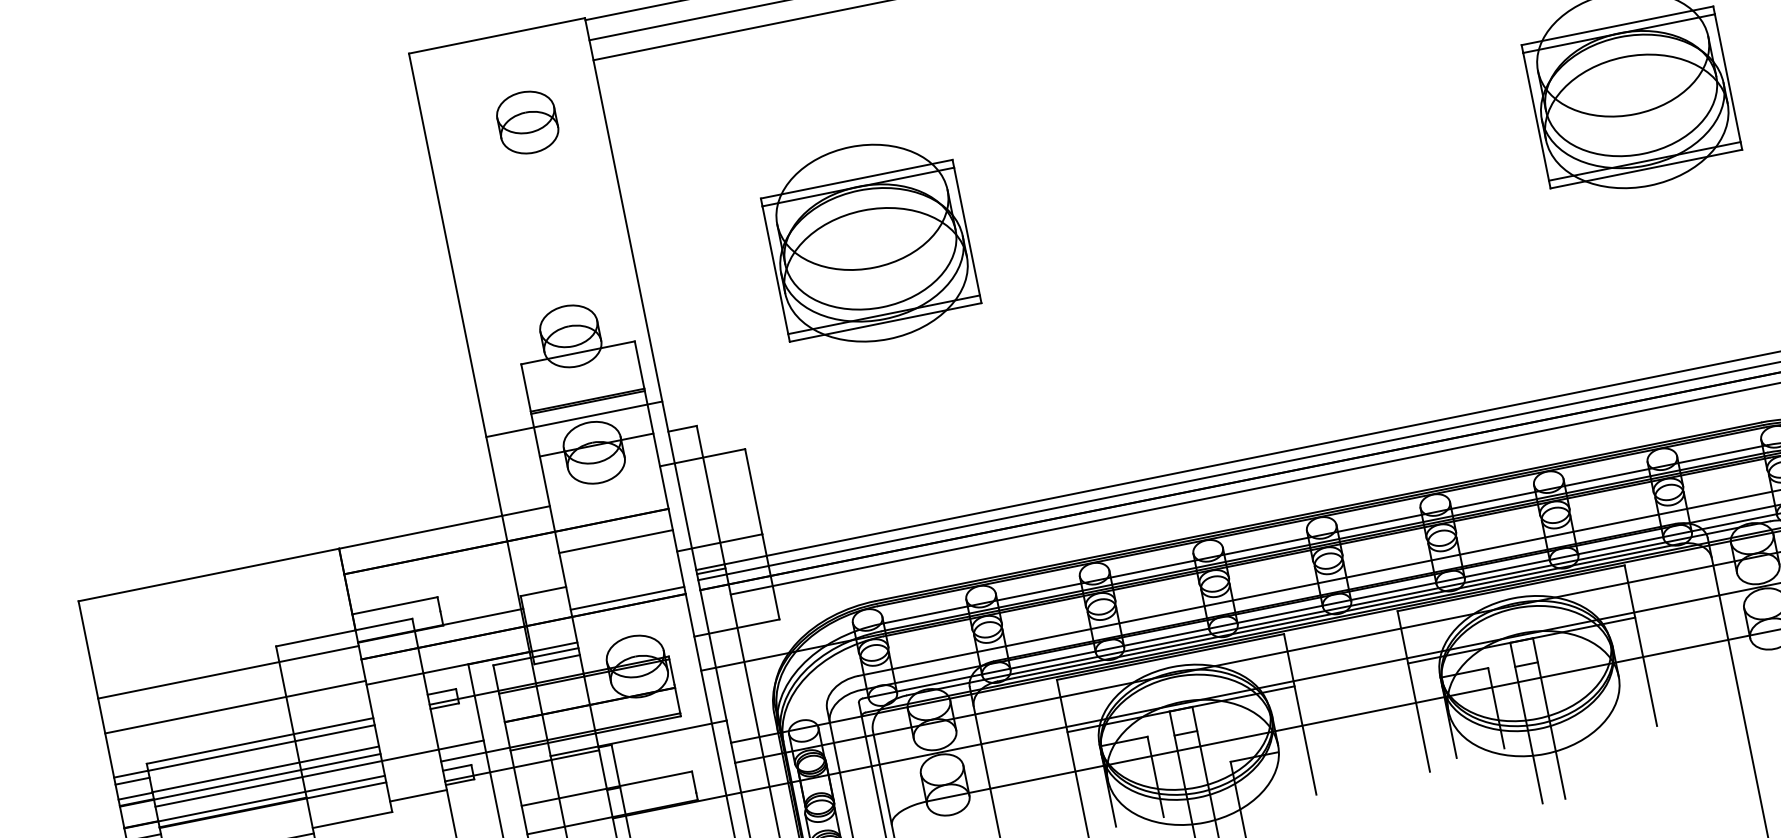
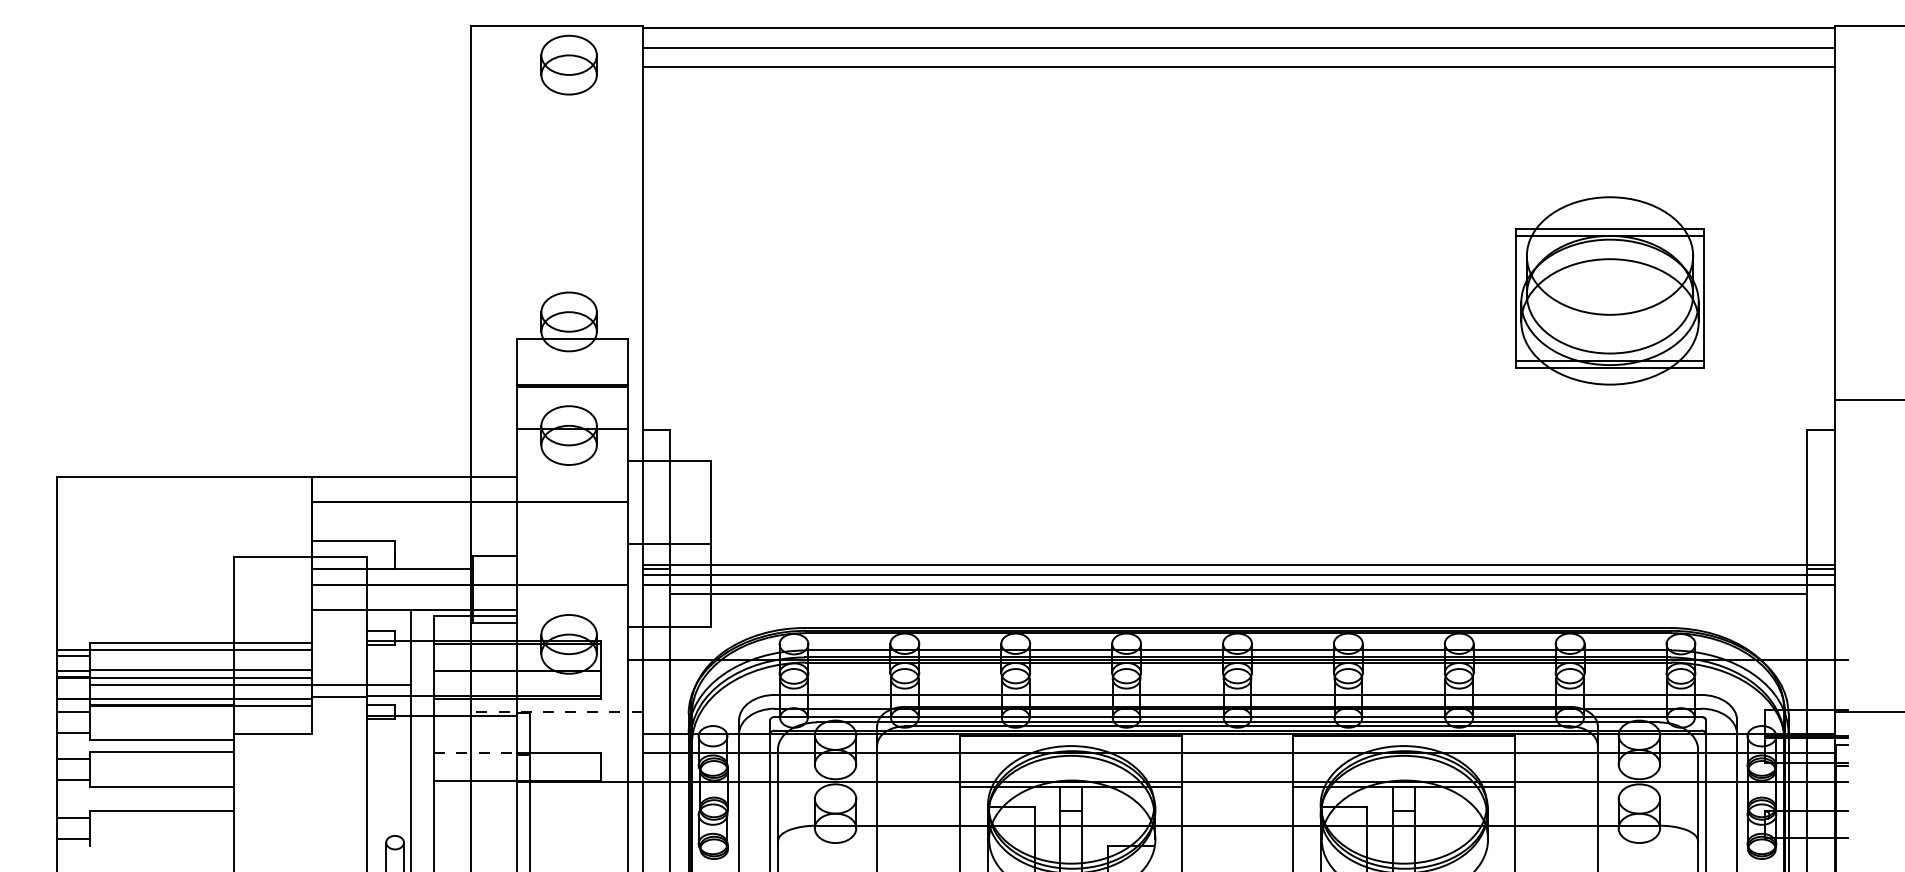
part: (526, 122) -> (568, 64), moved
part: (869, 242) -> (867, 290), removed
line: (574, 419) -> (556, 400), removed
line: (615, 542) -> (572, 523), removed
line: (627, 598) -> (572, 578), removed
line: (228, 672) -> (184, 572), removed
line: (235, 707) -> (184, 606), removed
line: (638, 737) -> (556, 711), solid -> dashed
line: (418, 796) -> (339, 697), moved
line: (564, 797) -> (475, 753), solid -> dashed

